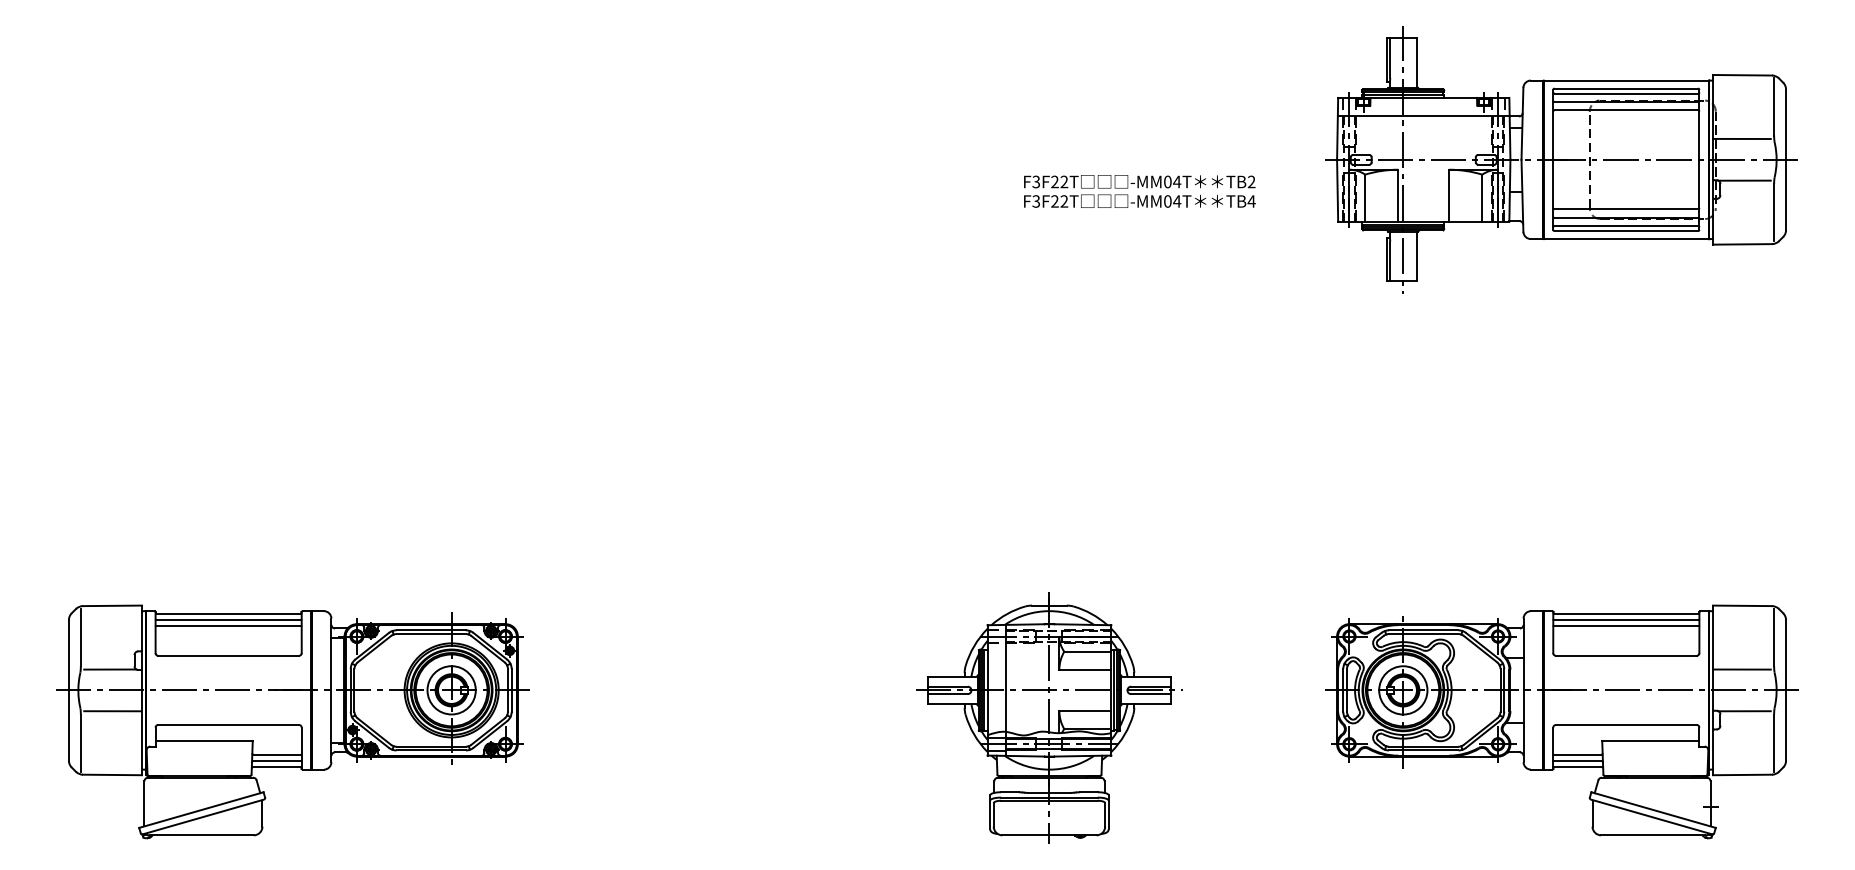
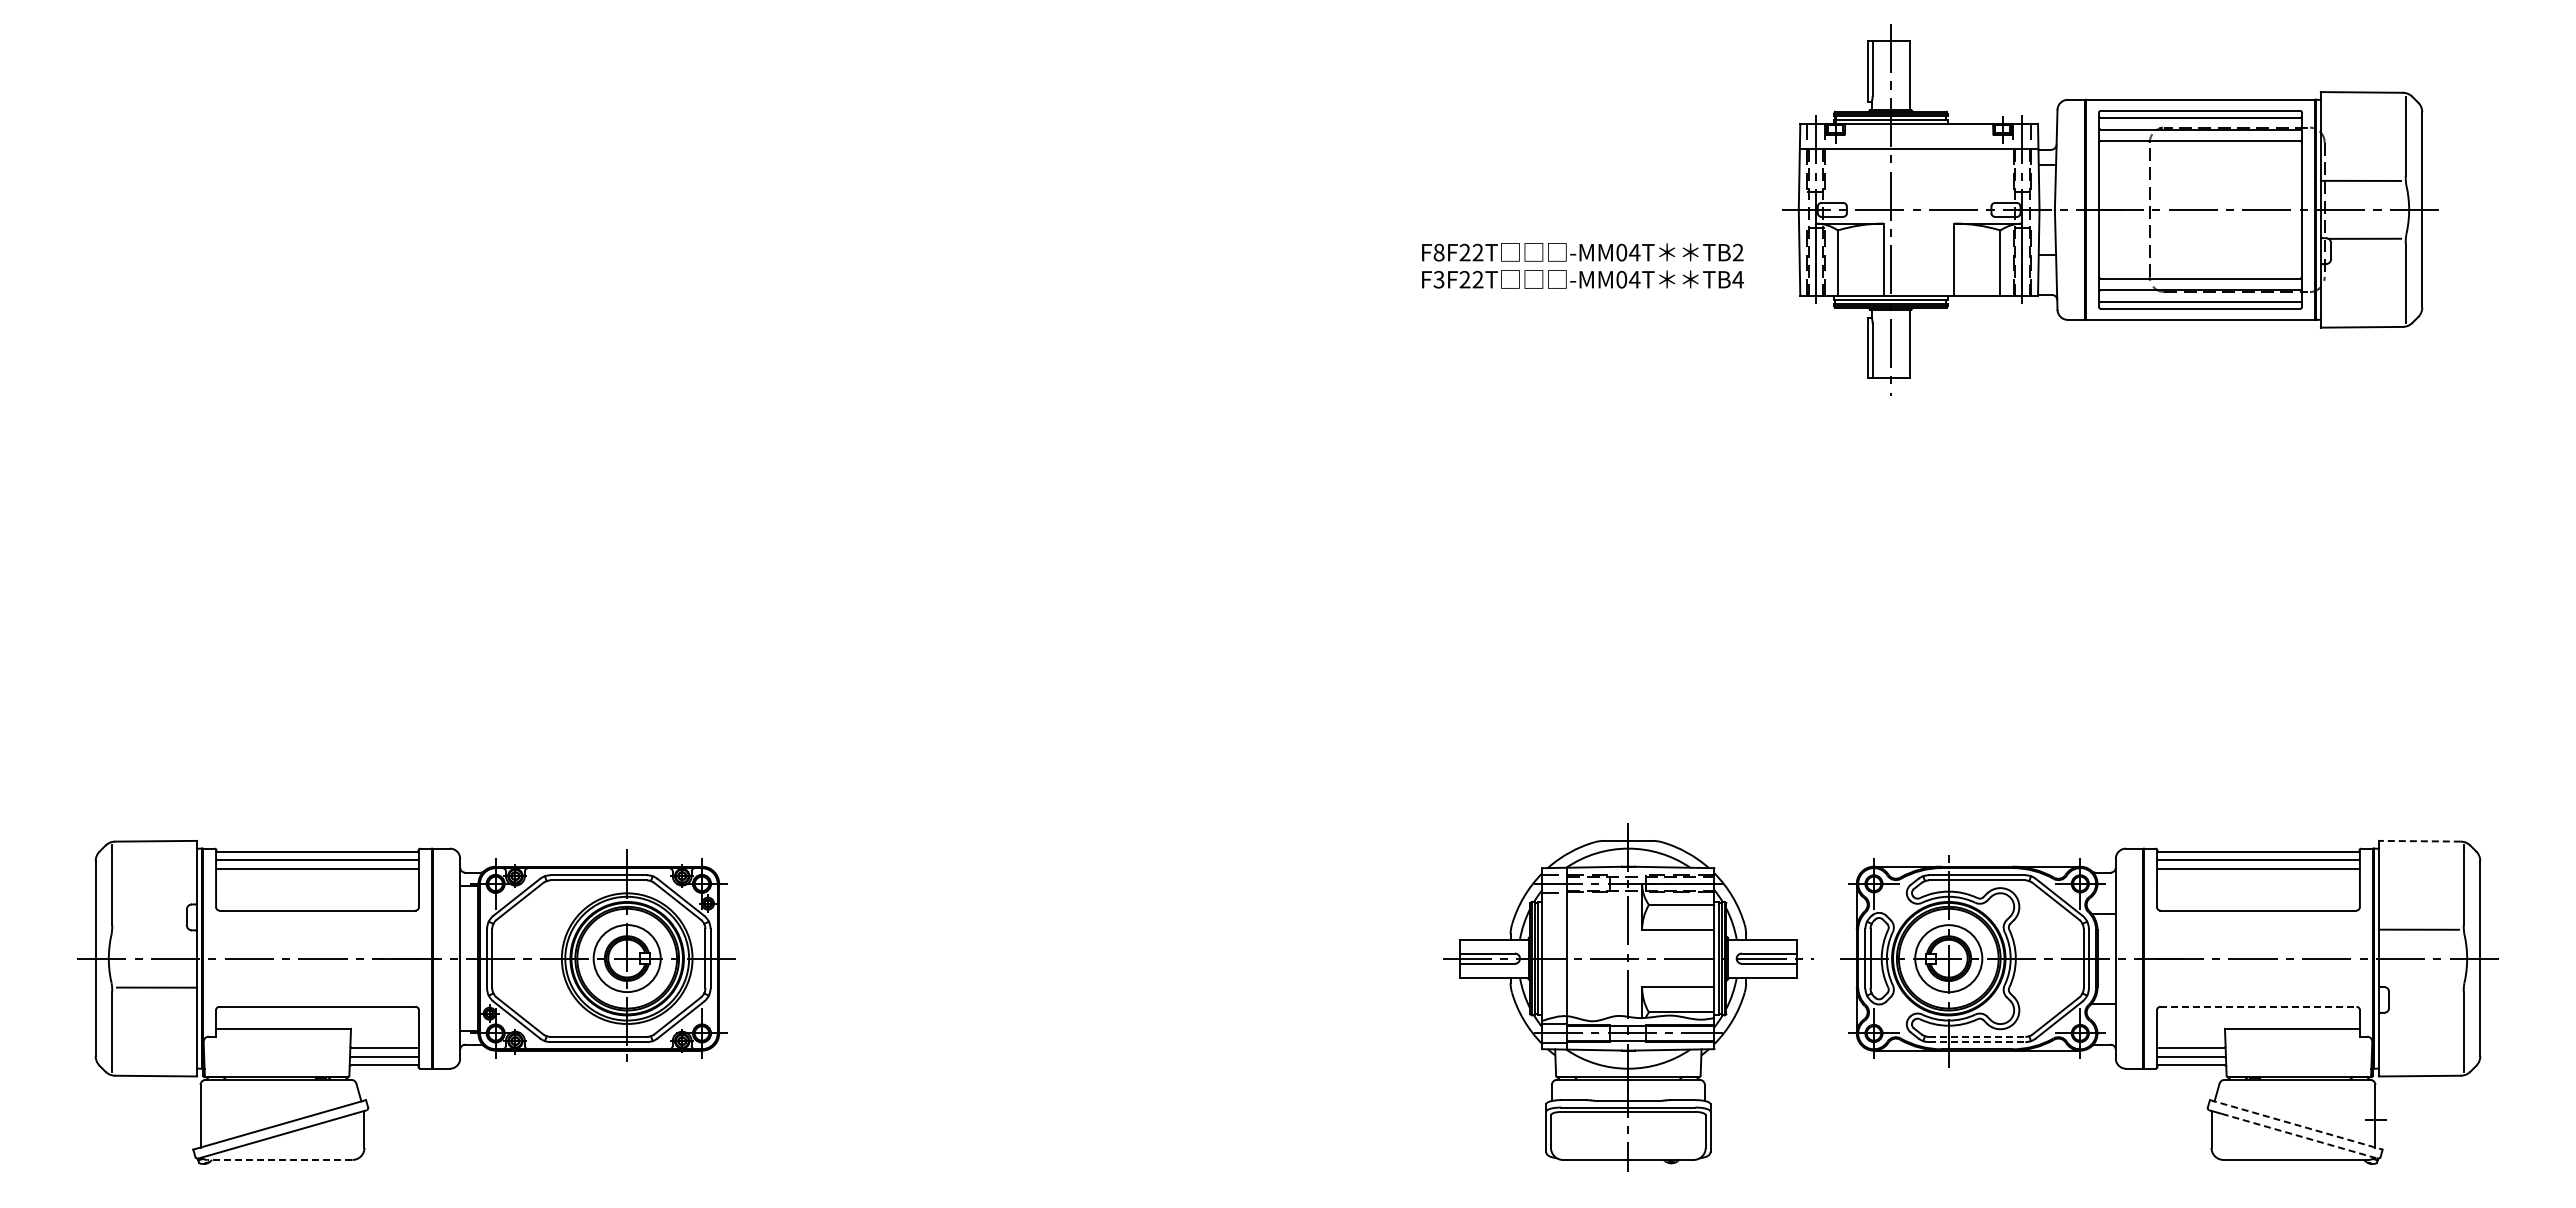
part: (1561, 159) -> (2110, 209), moved
text: (1035, 181) -> (1438, 252), F3F22T -> F8F22T
line: (1742, 606) -> (2419, 841), solid -> dashed
line: (109, 669) -> (152, 929), removed
line: (1744, 711) -> (2422, 987), removed
part: (1049, 718) -> (1628, 997), moved
line: (1626, 724) -> (2258, 1006), solid -> dashed
line: (1424, 746) -> (1977, 1036), solid -> dashed
line: (1424, 750) -> (1977, 1042), solid -> dashed
line: (1653, 809) -> (2296, 1124), solid -> dashed
line: (1656, 818) -> (2300, 1136), solid -> dashed
line: (201, 835) -> (279, 1159), solid -> dashed

